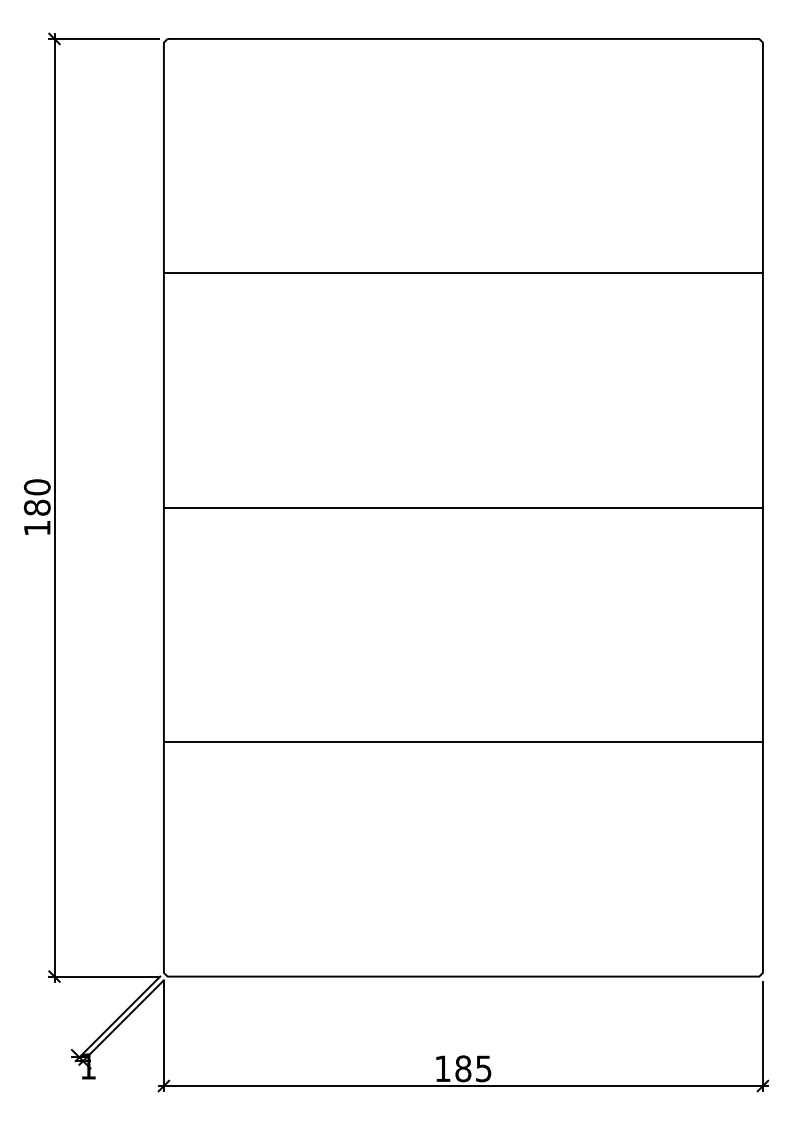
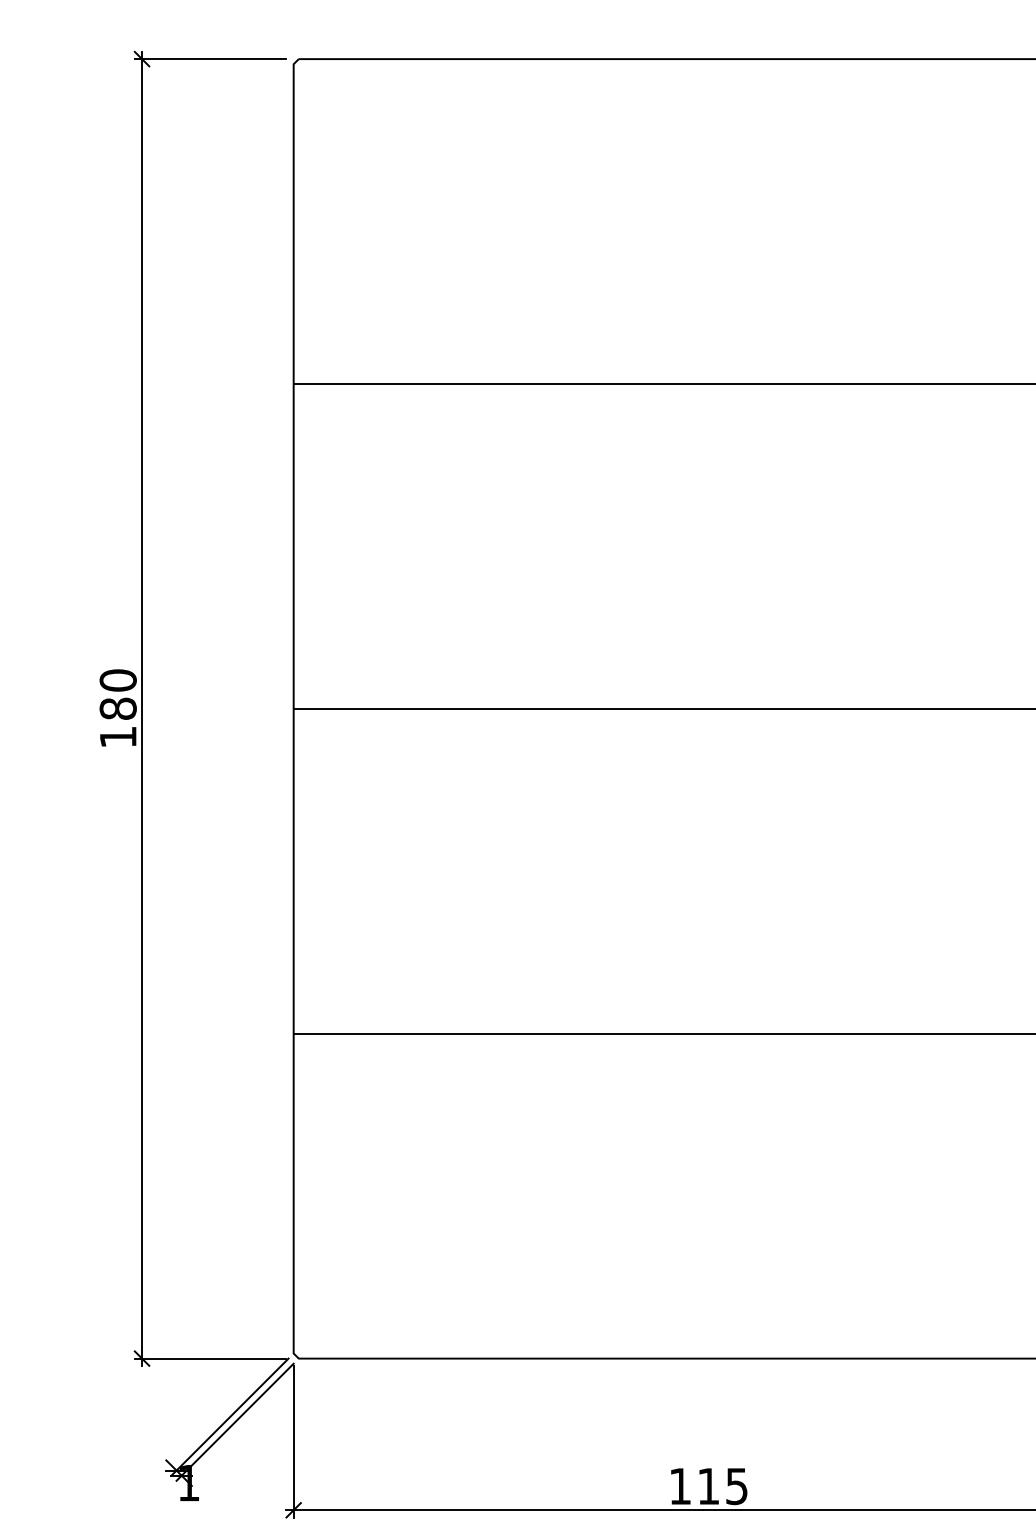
text: (463, 1068) -> (708, 1485), 185 -> 115

